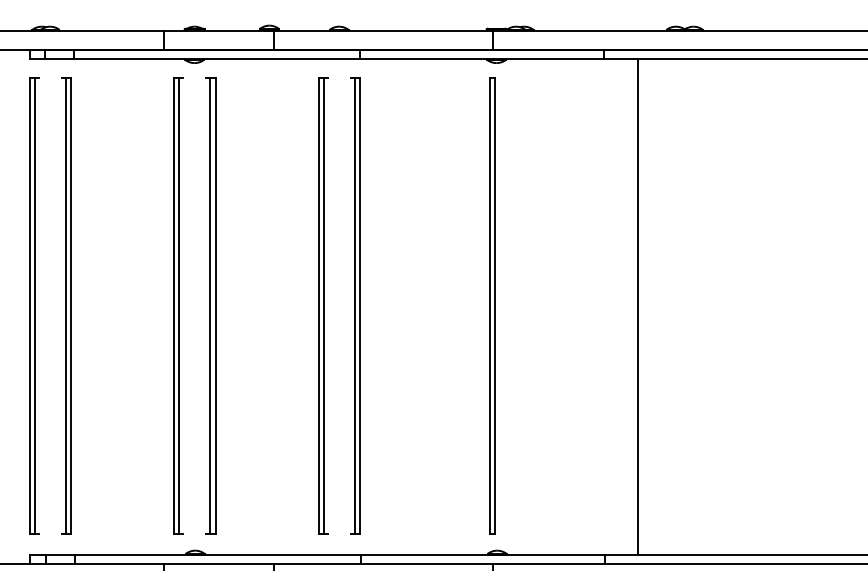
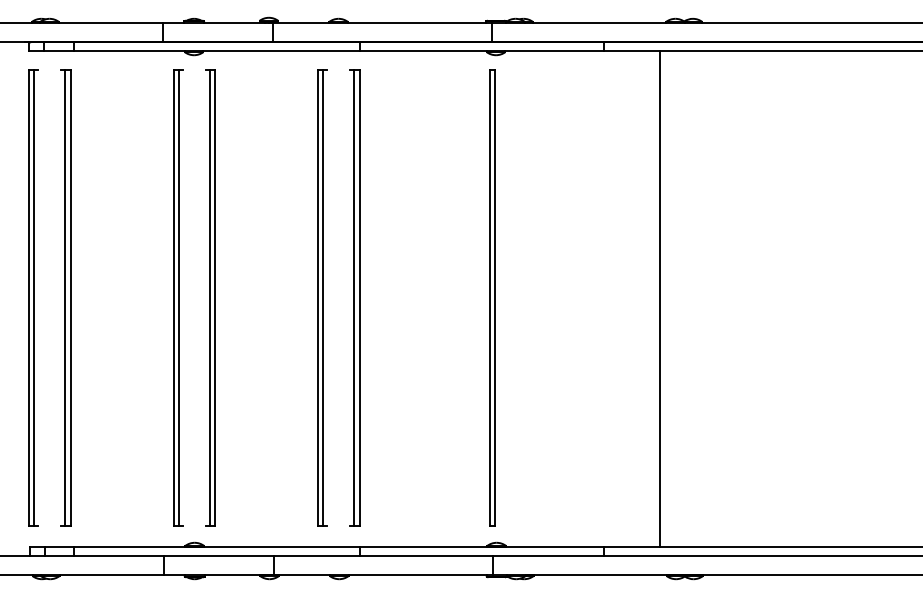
line: (638, 306) -> (659, 298), moved

